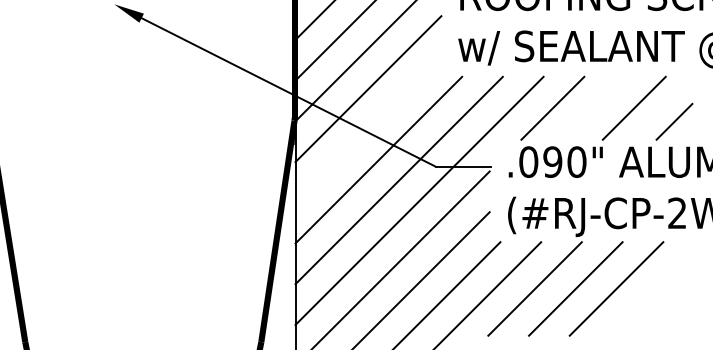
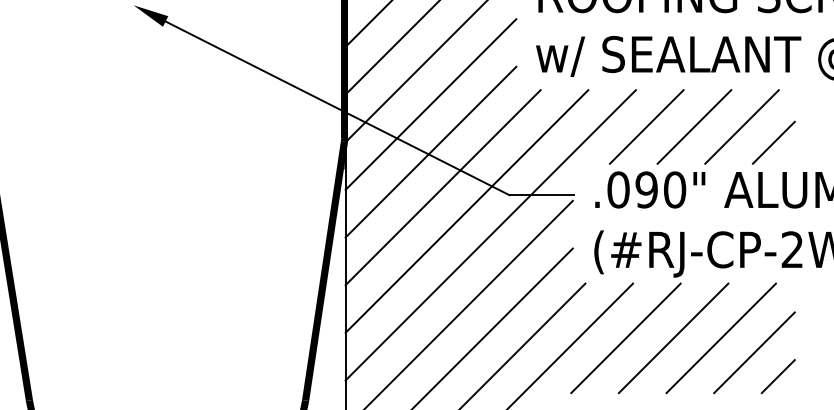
line: (593, 107) -> (694, 126), added
line: (674, 121) -> (773, 142), moved
line: (368, 129) -> (431, 151), added
line: (644, 300) -> (753, 351), added
line: (665, 321) -> (778, 376), added

